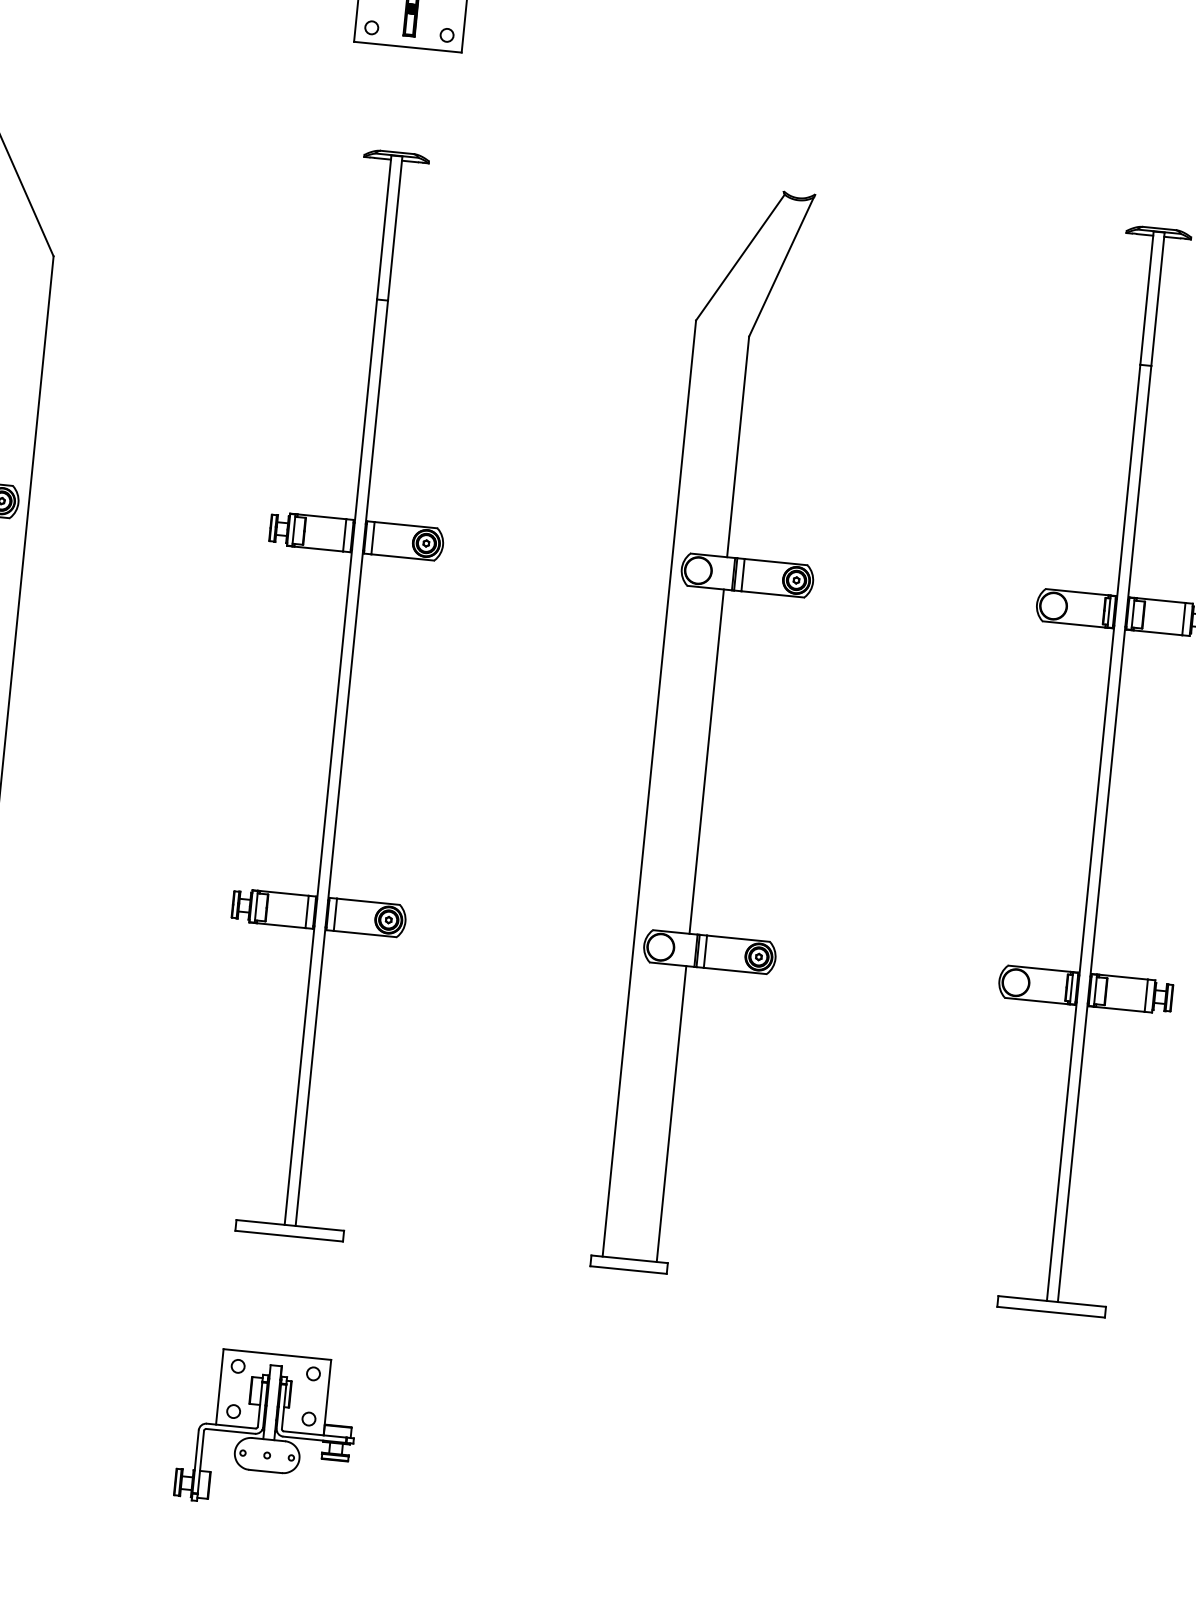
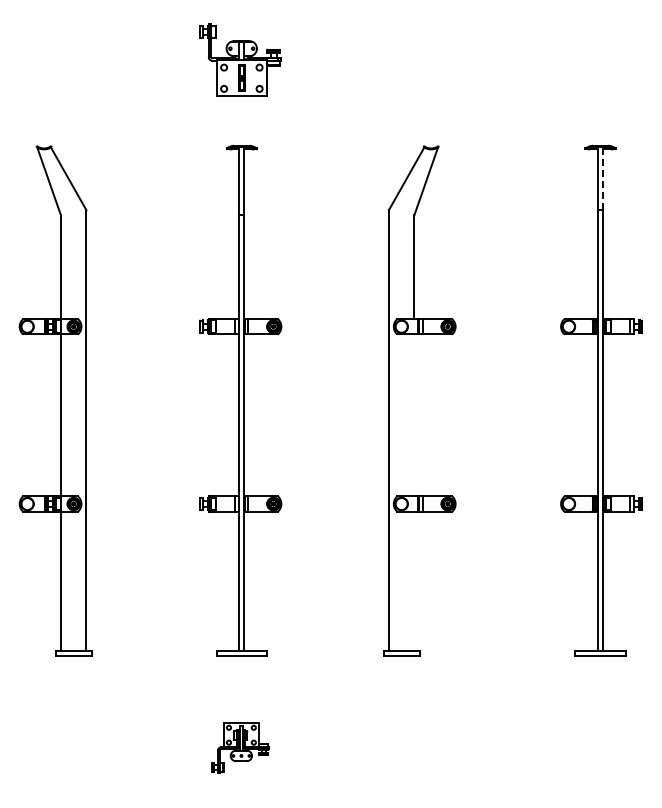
line: (1158, 298) -> (603, 178), solid -> dashed
line: (706, 761) -> (414, 415), removed
line: (671, 1112) -> (414, 580), removed
part: (266, 1430) -> (240, 747), size x0.7

